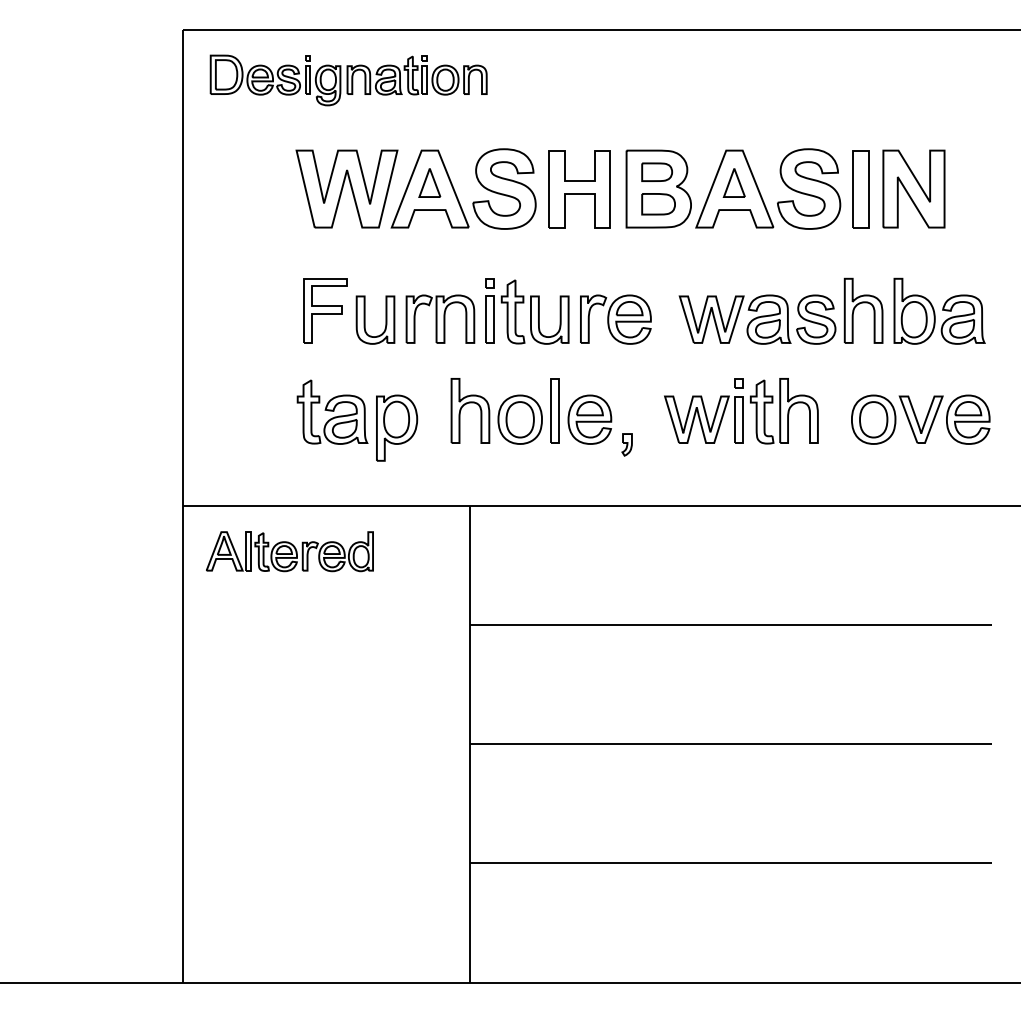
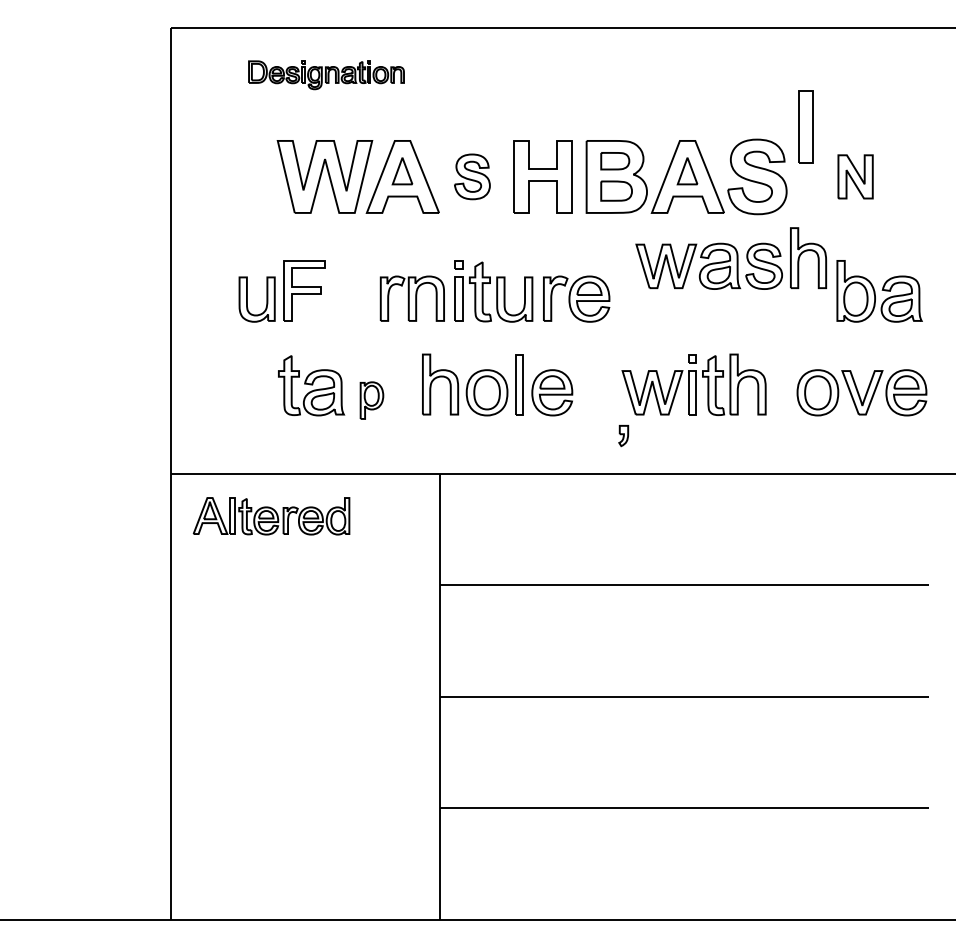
part: (348, 80) -> (326, 75), size x0.6
part: (504, 188) -> (472, 176), size x0.6
part: (913, 188) -> (855, 176), size x0.6
part: (860, 189) -> (805, 127), moved
part: (780, 310) -> (730, 257), moved
part: (365, 319) -> (247, 298), moved
part: (397, 427) -> (372, 400), size x0.6
part: (626, 444) -> (623, 435), moved

